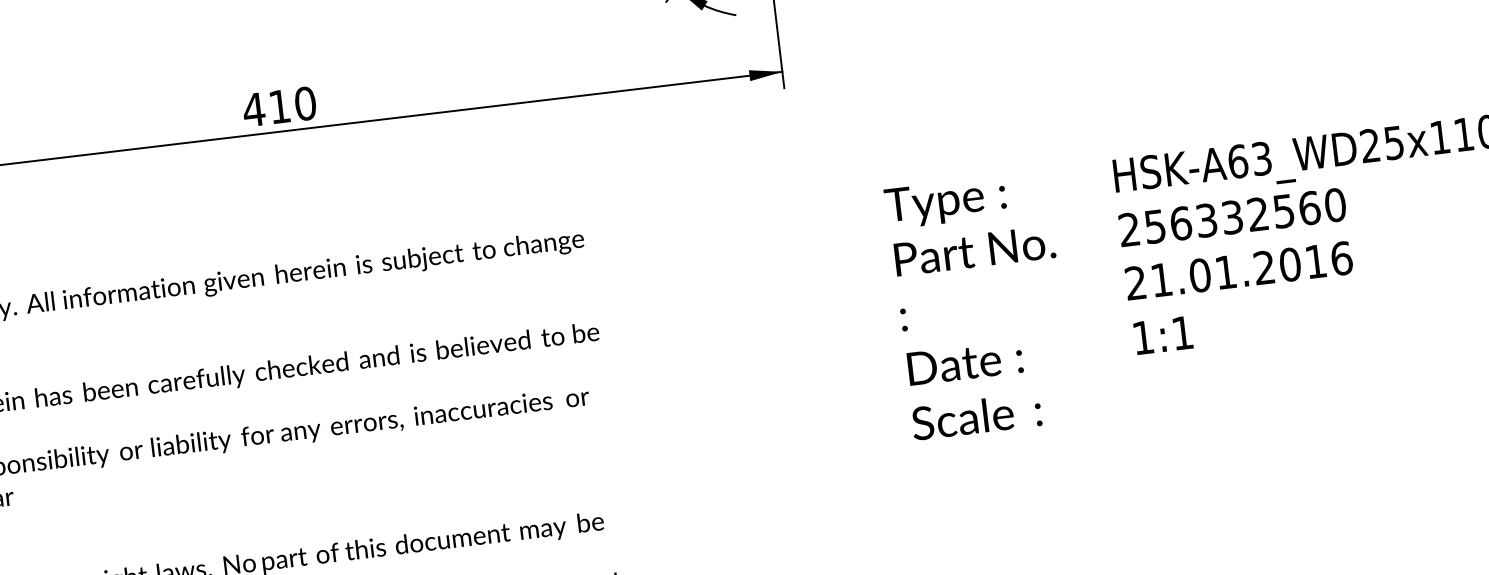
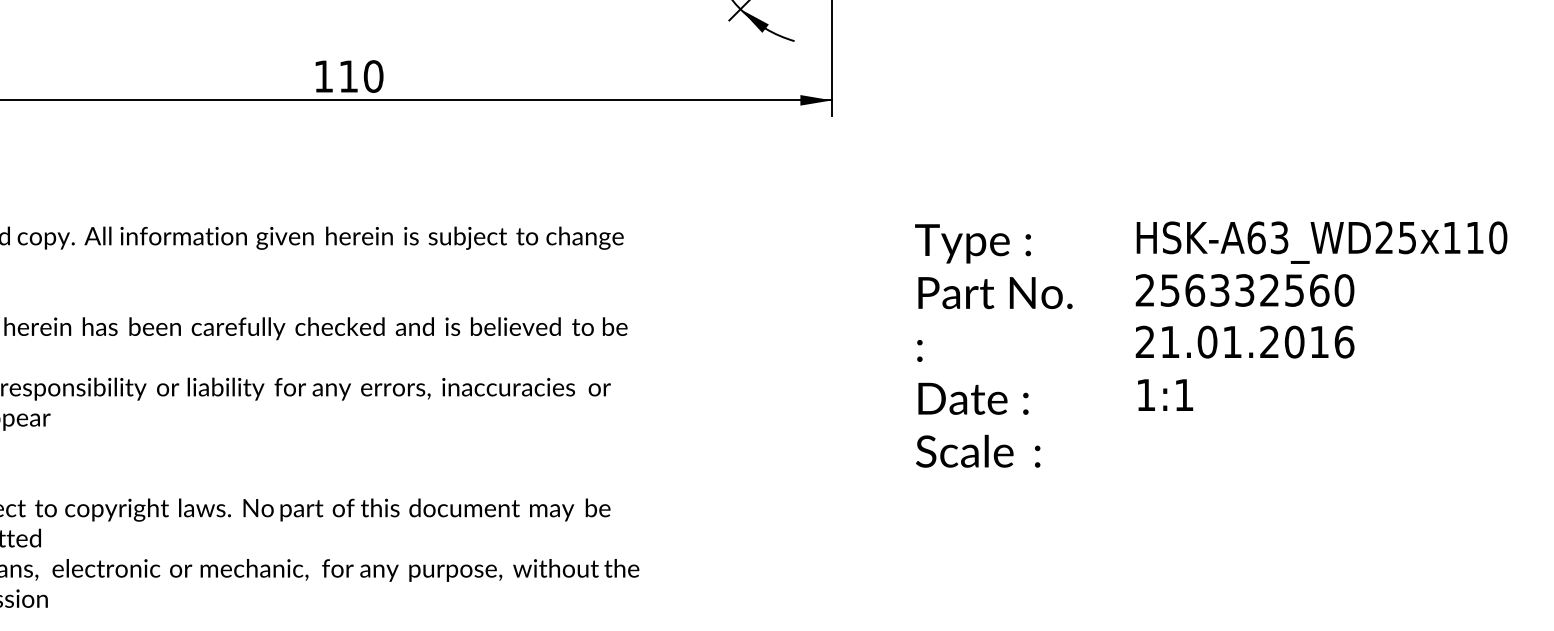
text: (253, 109) -> (323, 76), 410 -> 110

